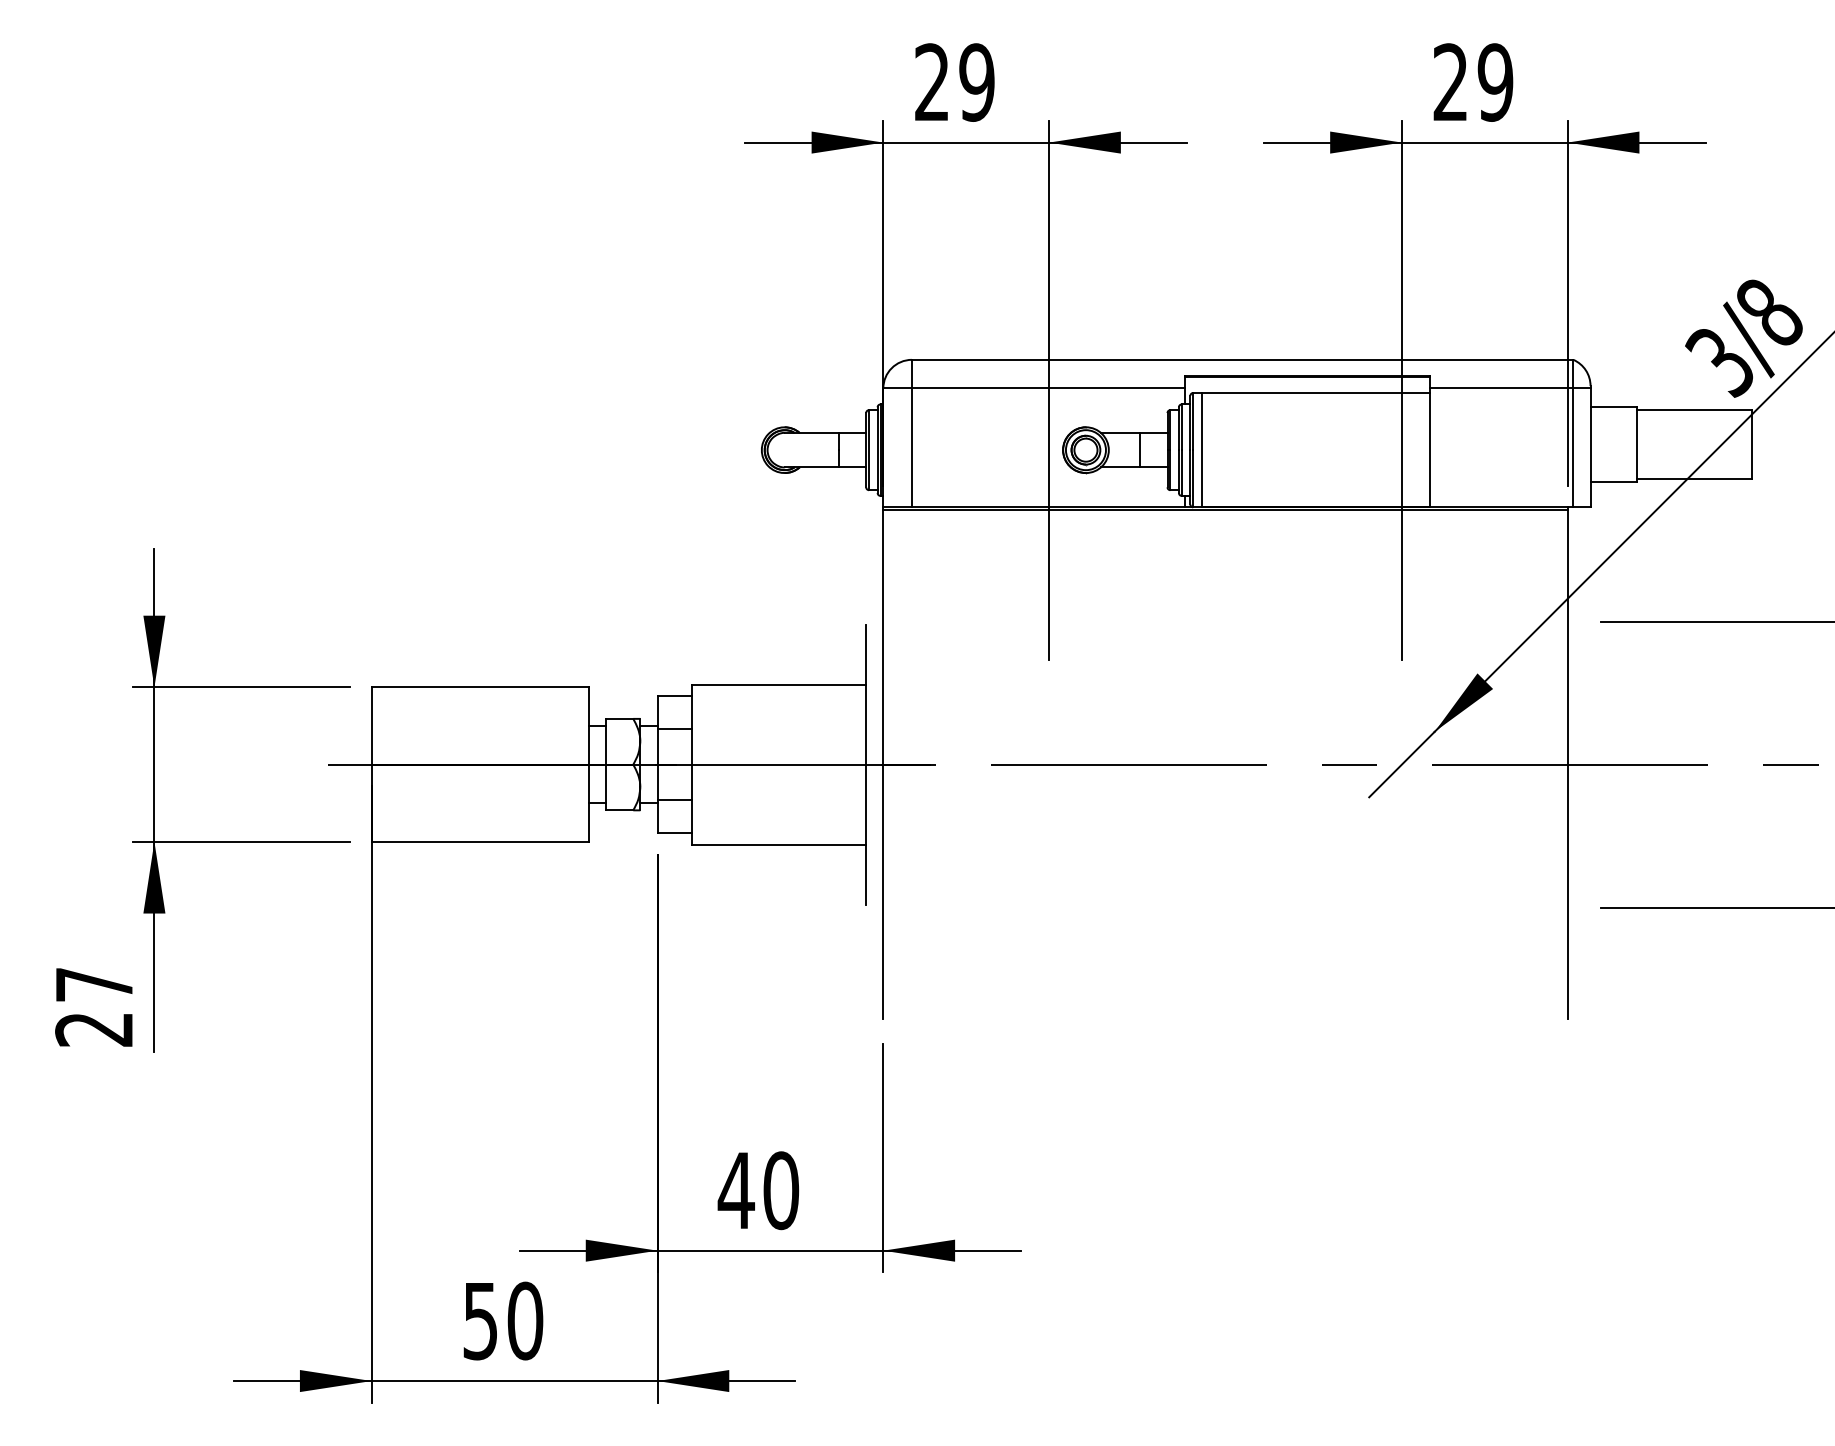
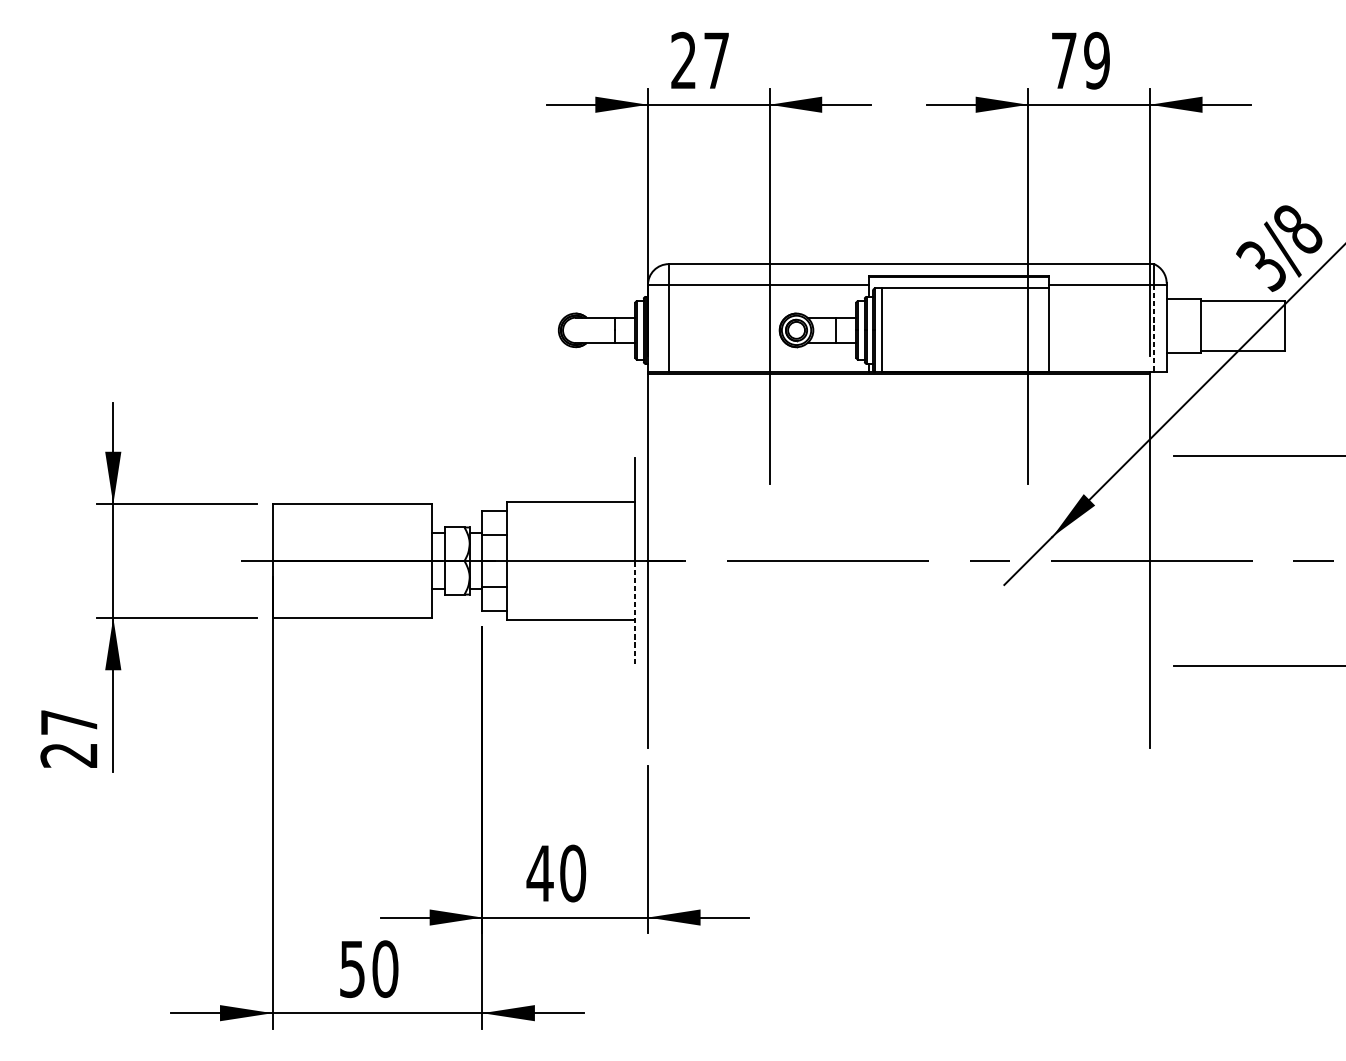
text: (1450, 81) -> (1063, 59), 29 -> 79
text: (976, 82) -> (716, 60), 29 -> 27
line: (1573, 448) -> (1154, 329), solid -> dashed
line: (866, 834) -> (635, 612), solid -> dashed

